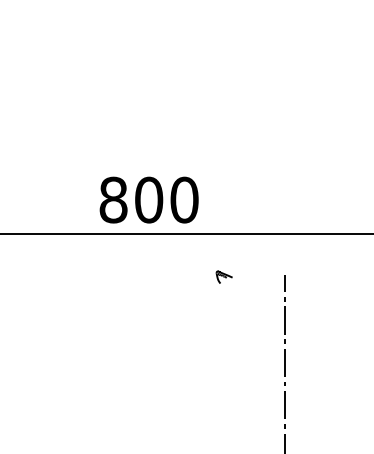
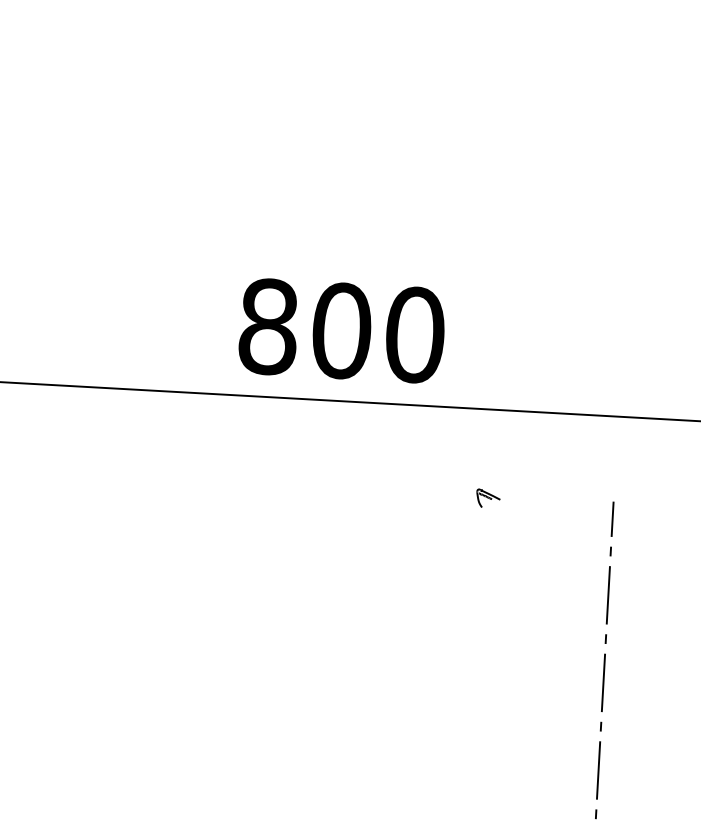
part: (223, 276) -> (486, 497), size x0.71

